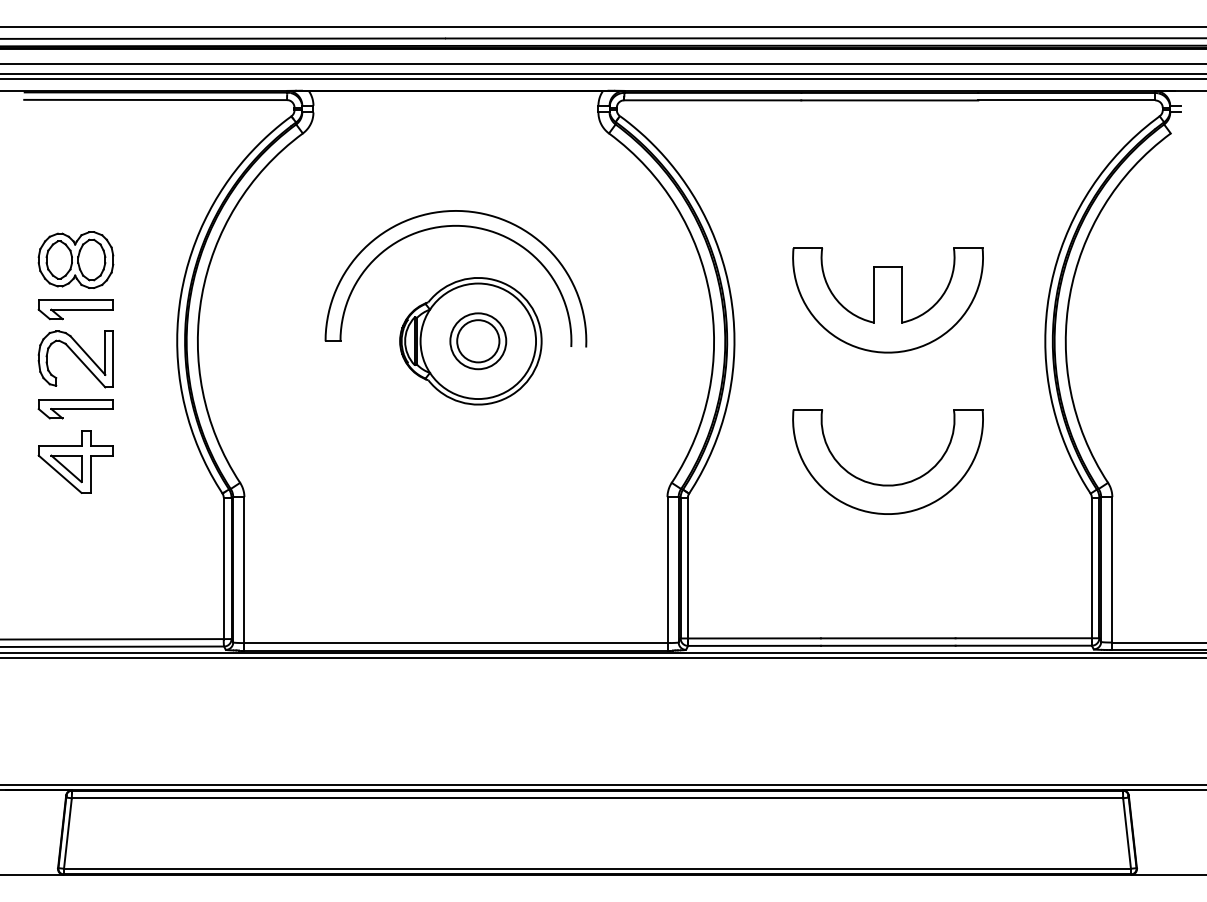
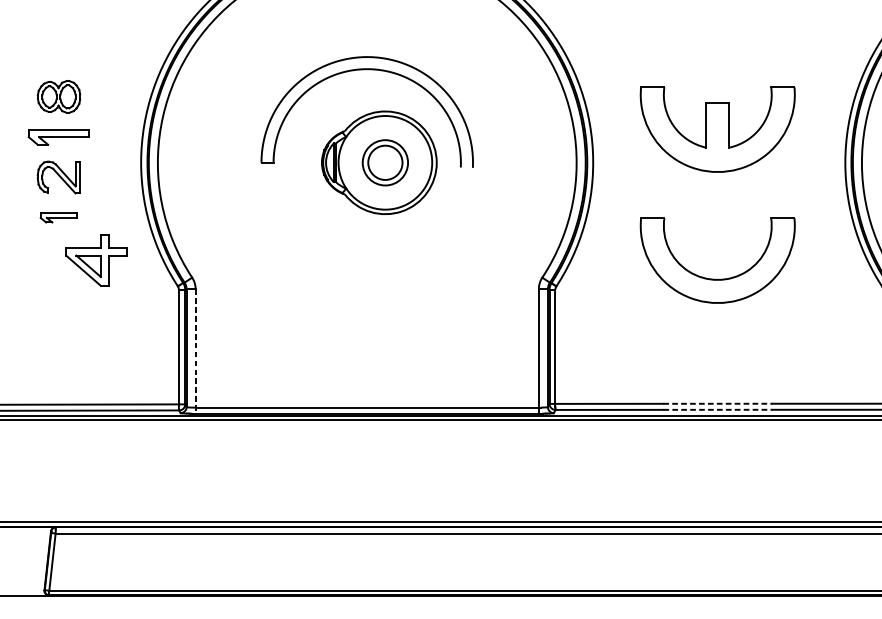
part: (75, 259) -> (58, 96), size x0.7
part: (75, 359) -> (58, 177), size x0.7
part: (75, 409) -> (58, 218), size x0.6
part: (75, 461) -> (95, 260), moved
line: (244, 573) -> (195, 351), solid -> dashed
line: (888, 638) -> (718, 403), solid -> dashed
line: (888, 645) -> (718, 409), solid -> dashed

